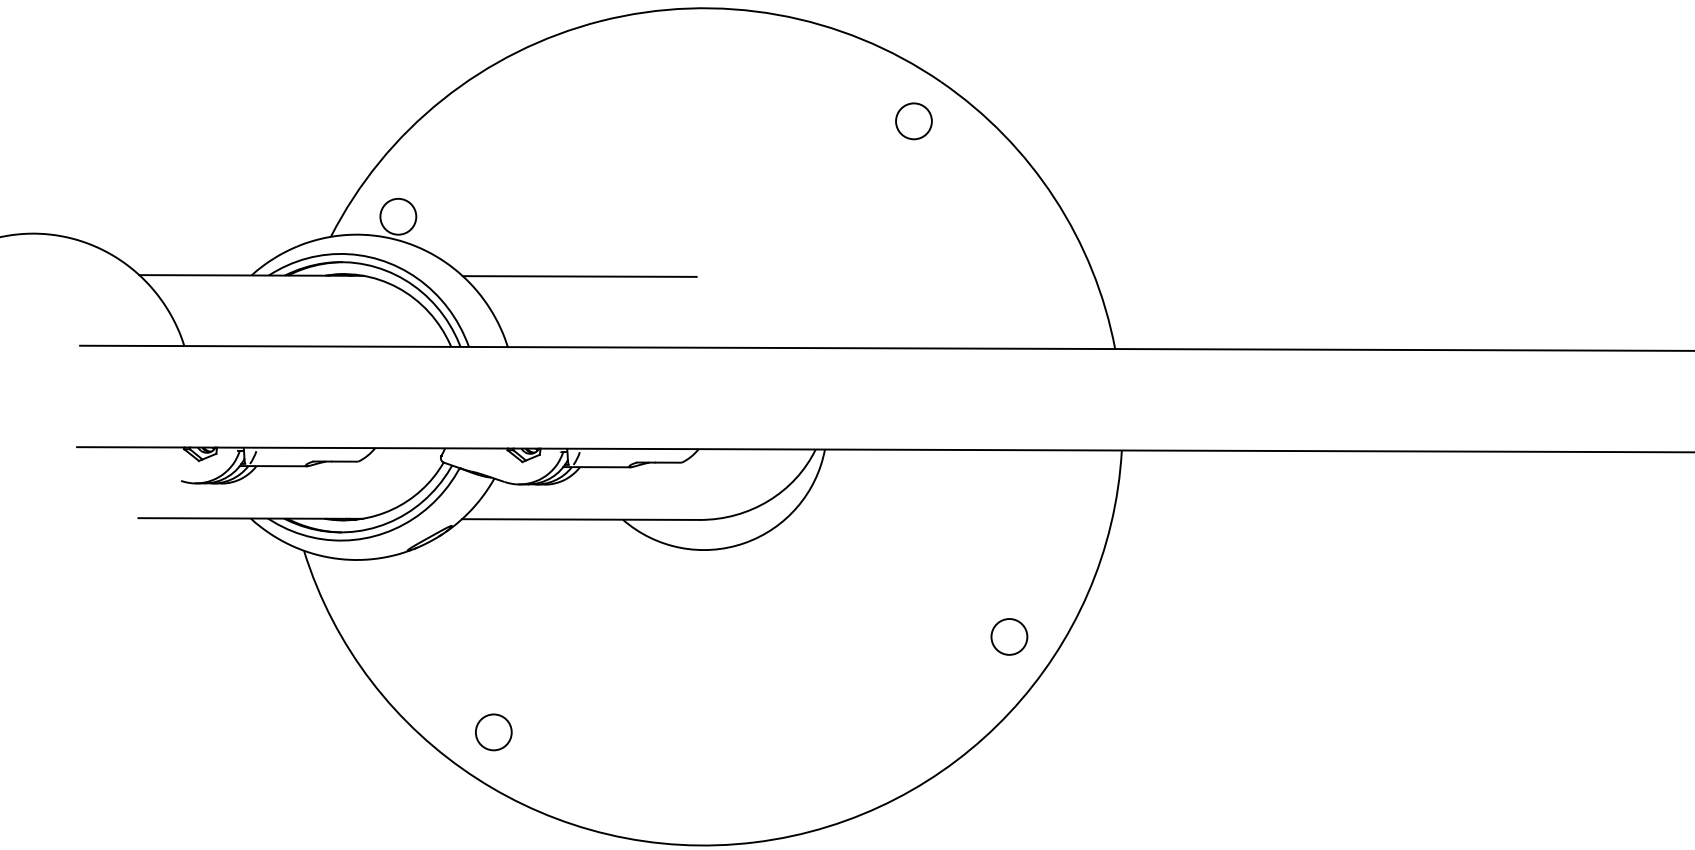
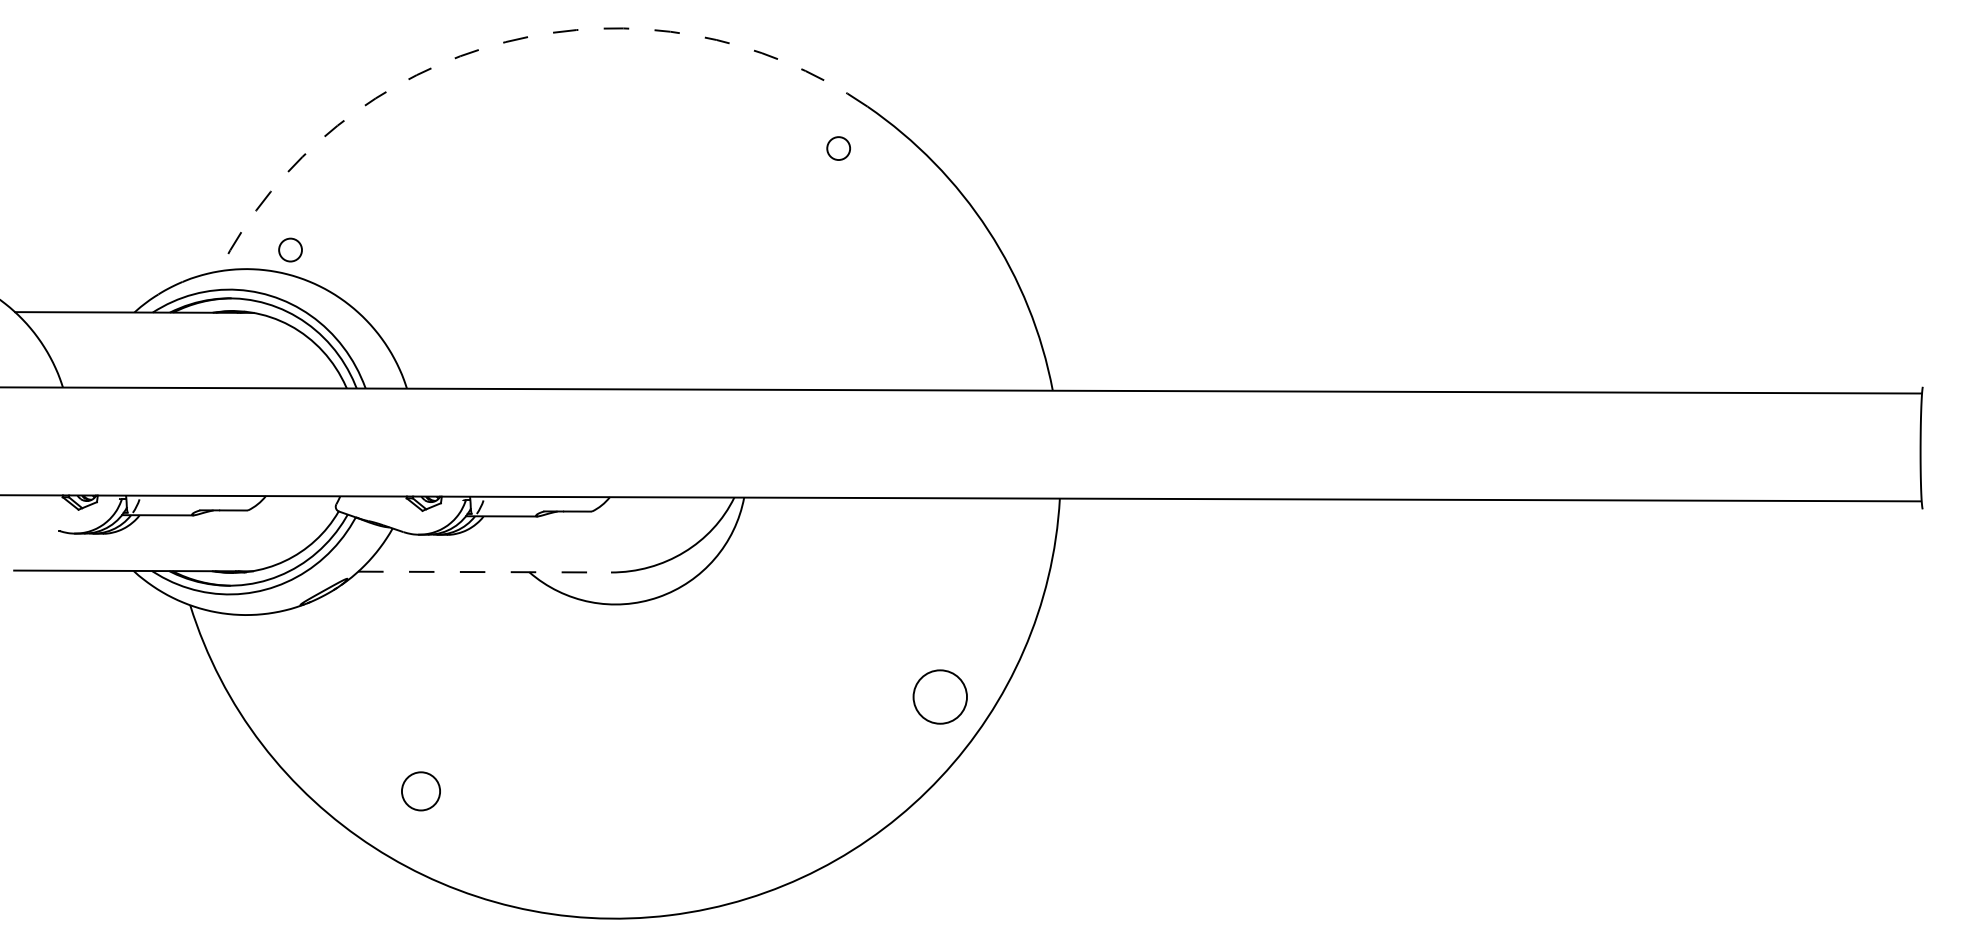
arc: (600, 21) -> (505, 42), solid -> dashed
circle: (913, 121) -> (838, 148), size x0.6
circle: (398, 217) -> (290, 250), size x0.6
line: (579, 276) -> (483, 313), removed
line: (581, 519) -> (485, 572), solid -> dashed
circle: (1009, 636) -> (940, 696), size x1.4
circle: (493, 732) -> (420, 791), moved

